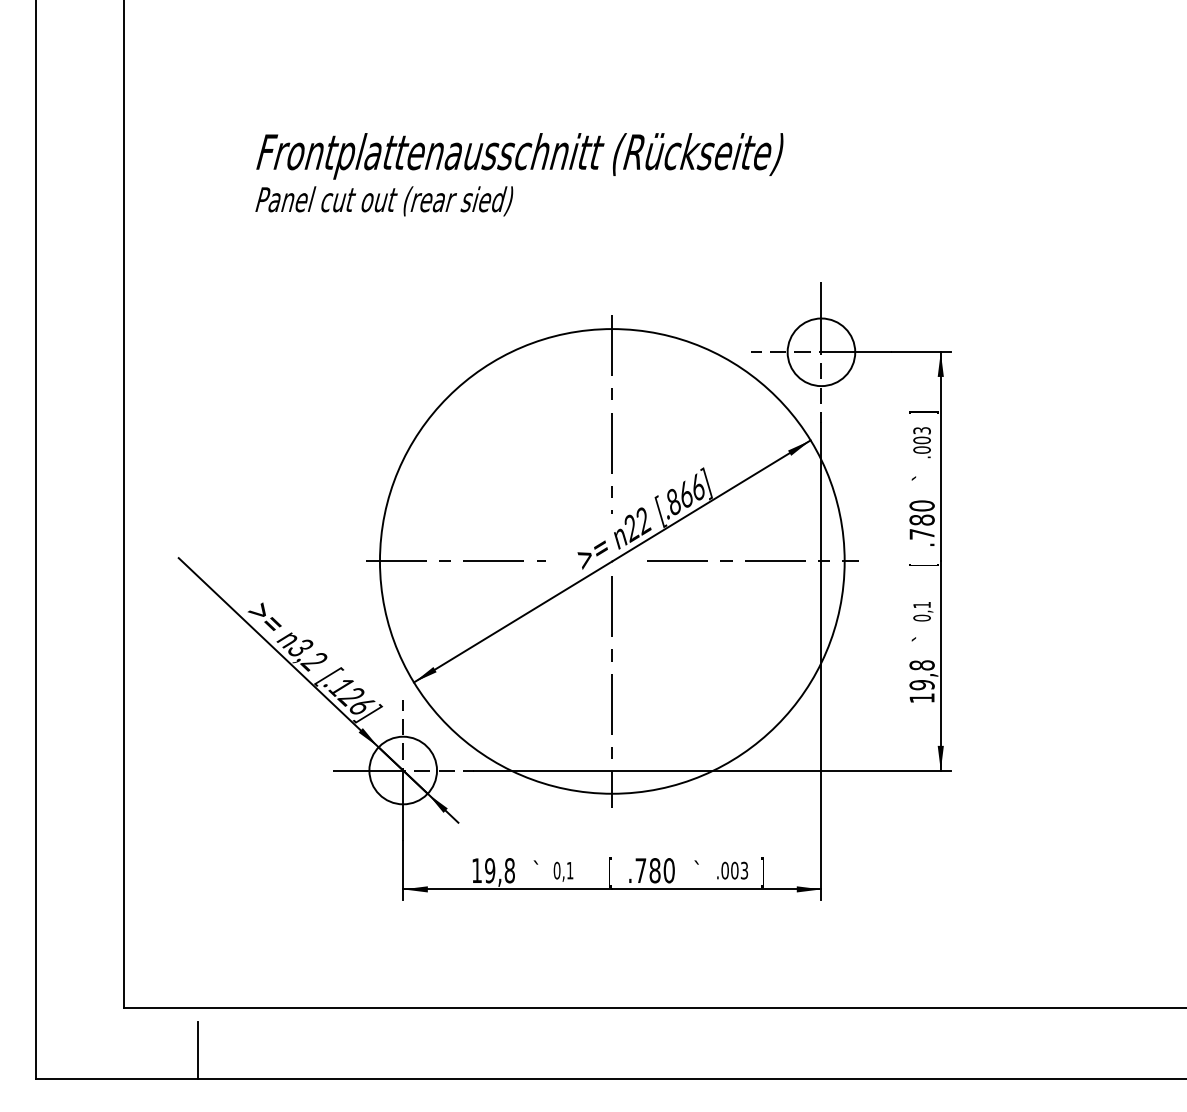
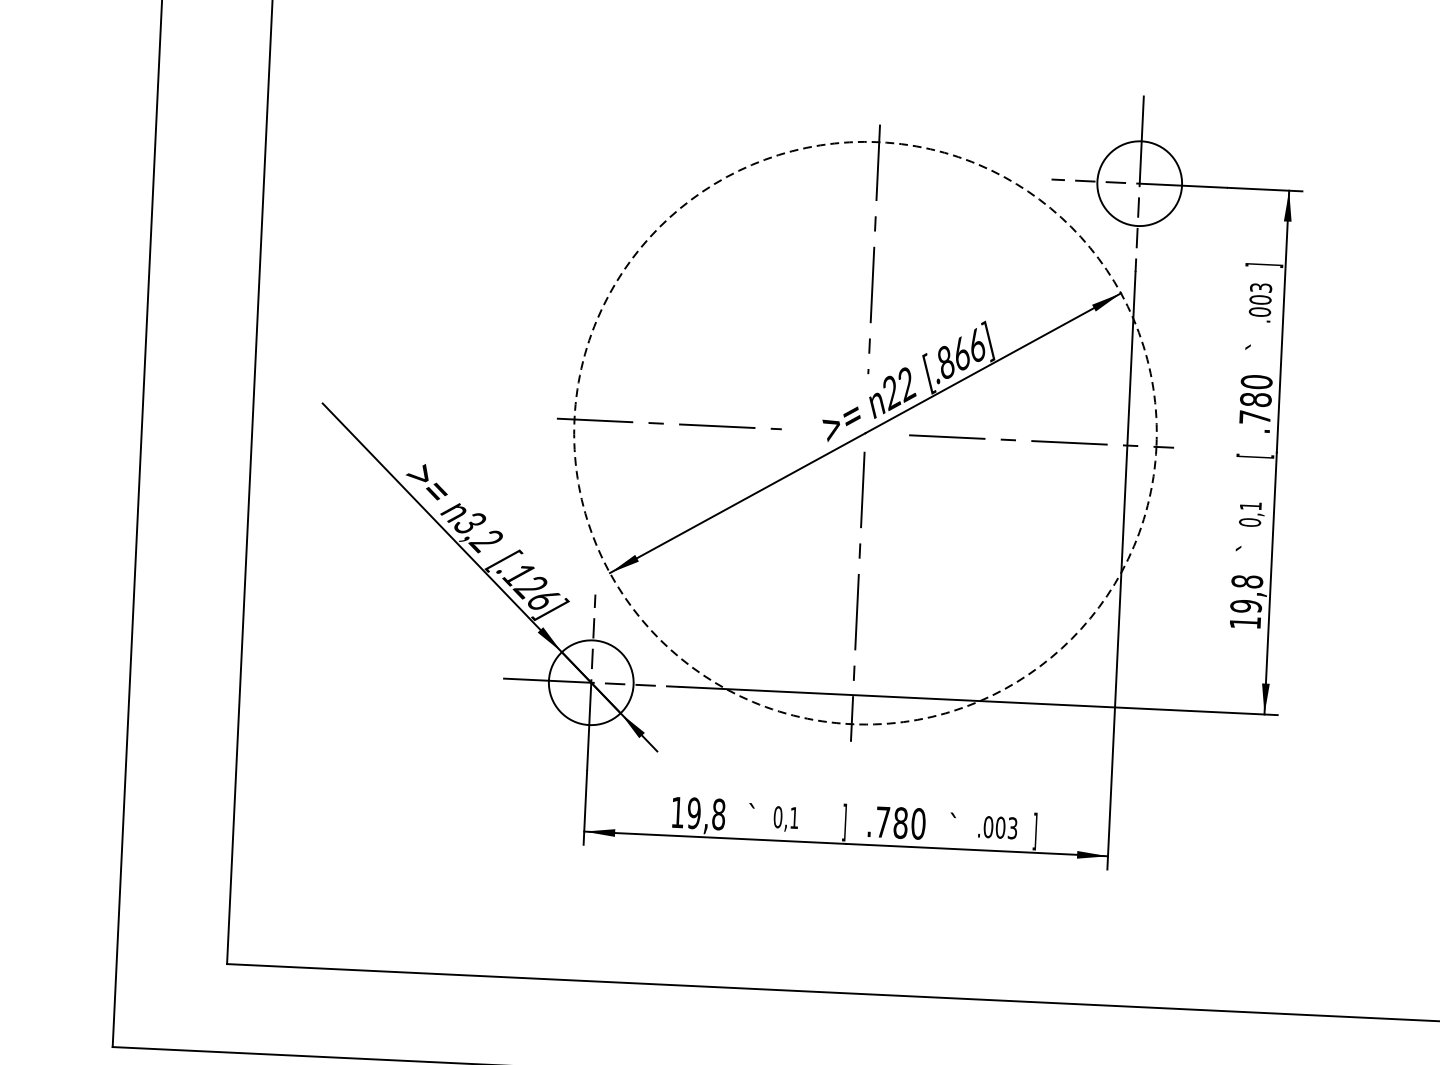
circle: (611, 561) -> (864, 433), solid -> dashed
text: (610, 872) -> (844, 822), [ -> ]
line: (197, 1050) -> (317, 1021), removed

